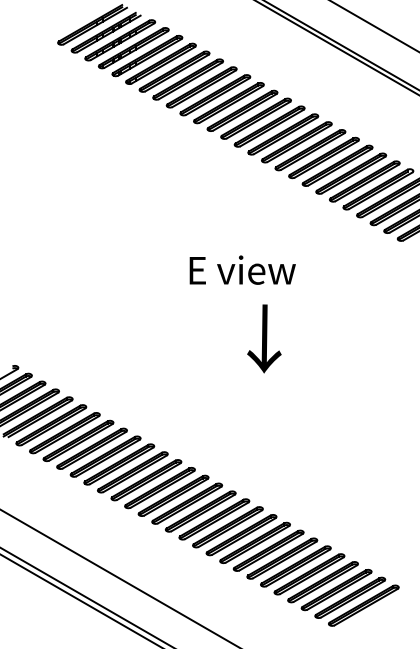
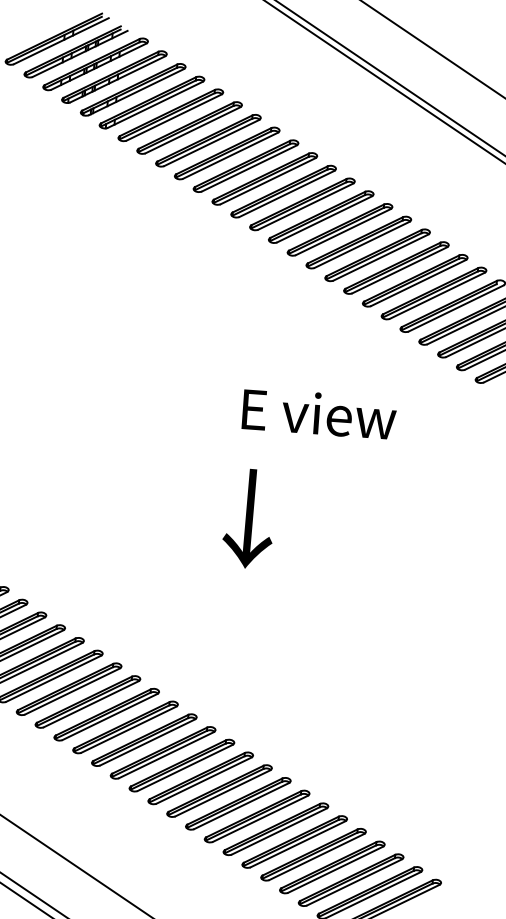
text: (242, 269) -> (319, 412), moved
text: (264, 338) -> (249, 518), moved

